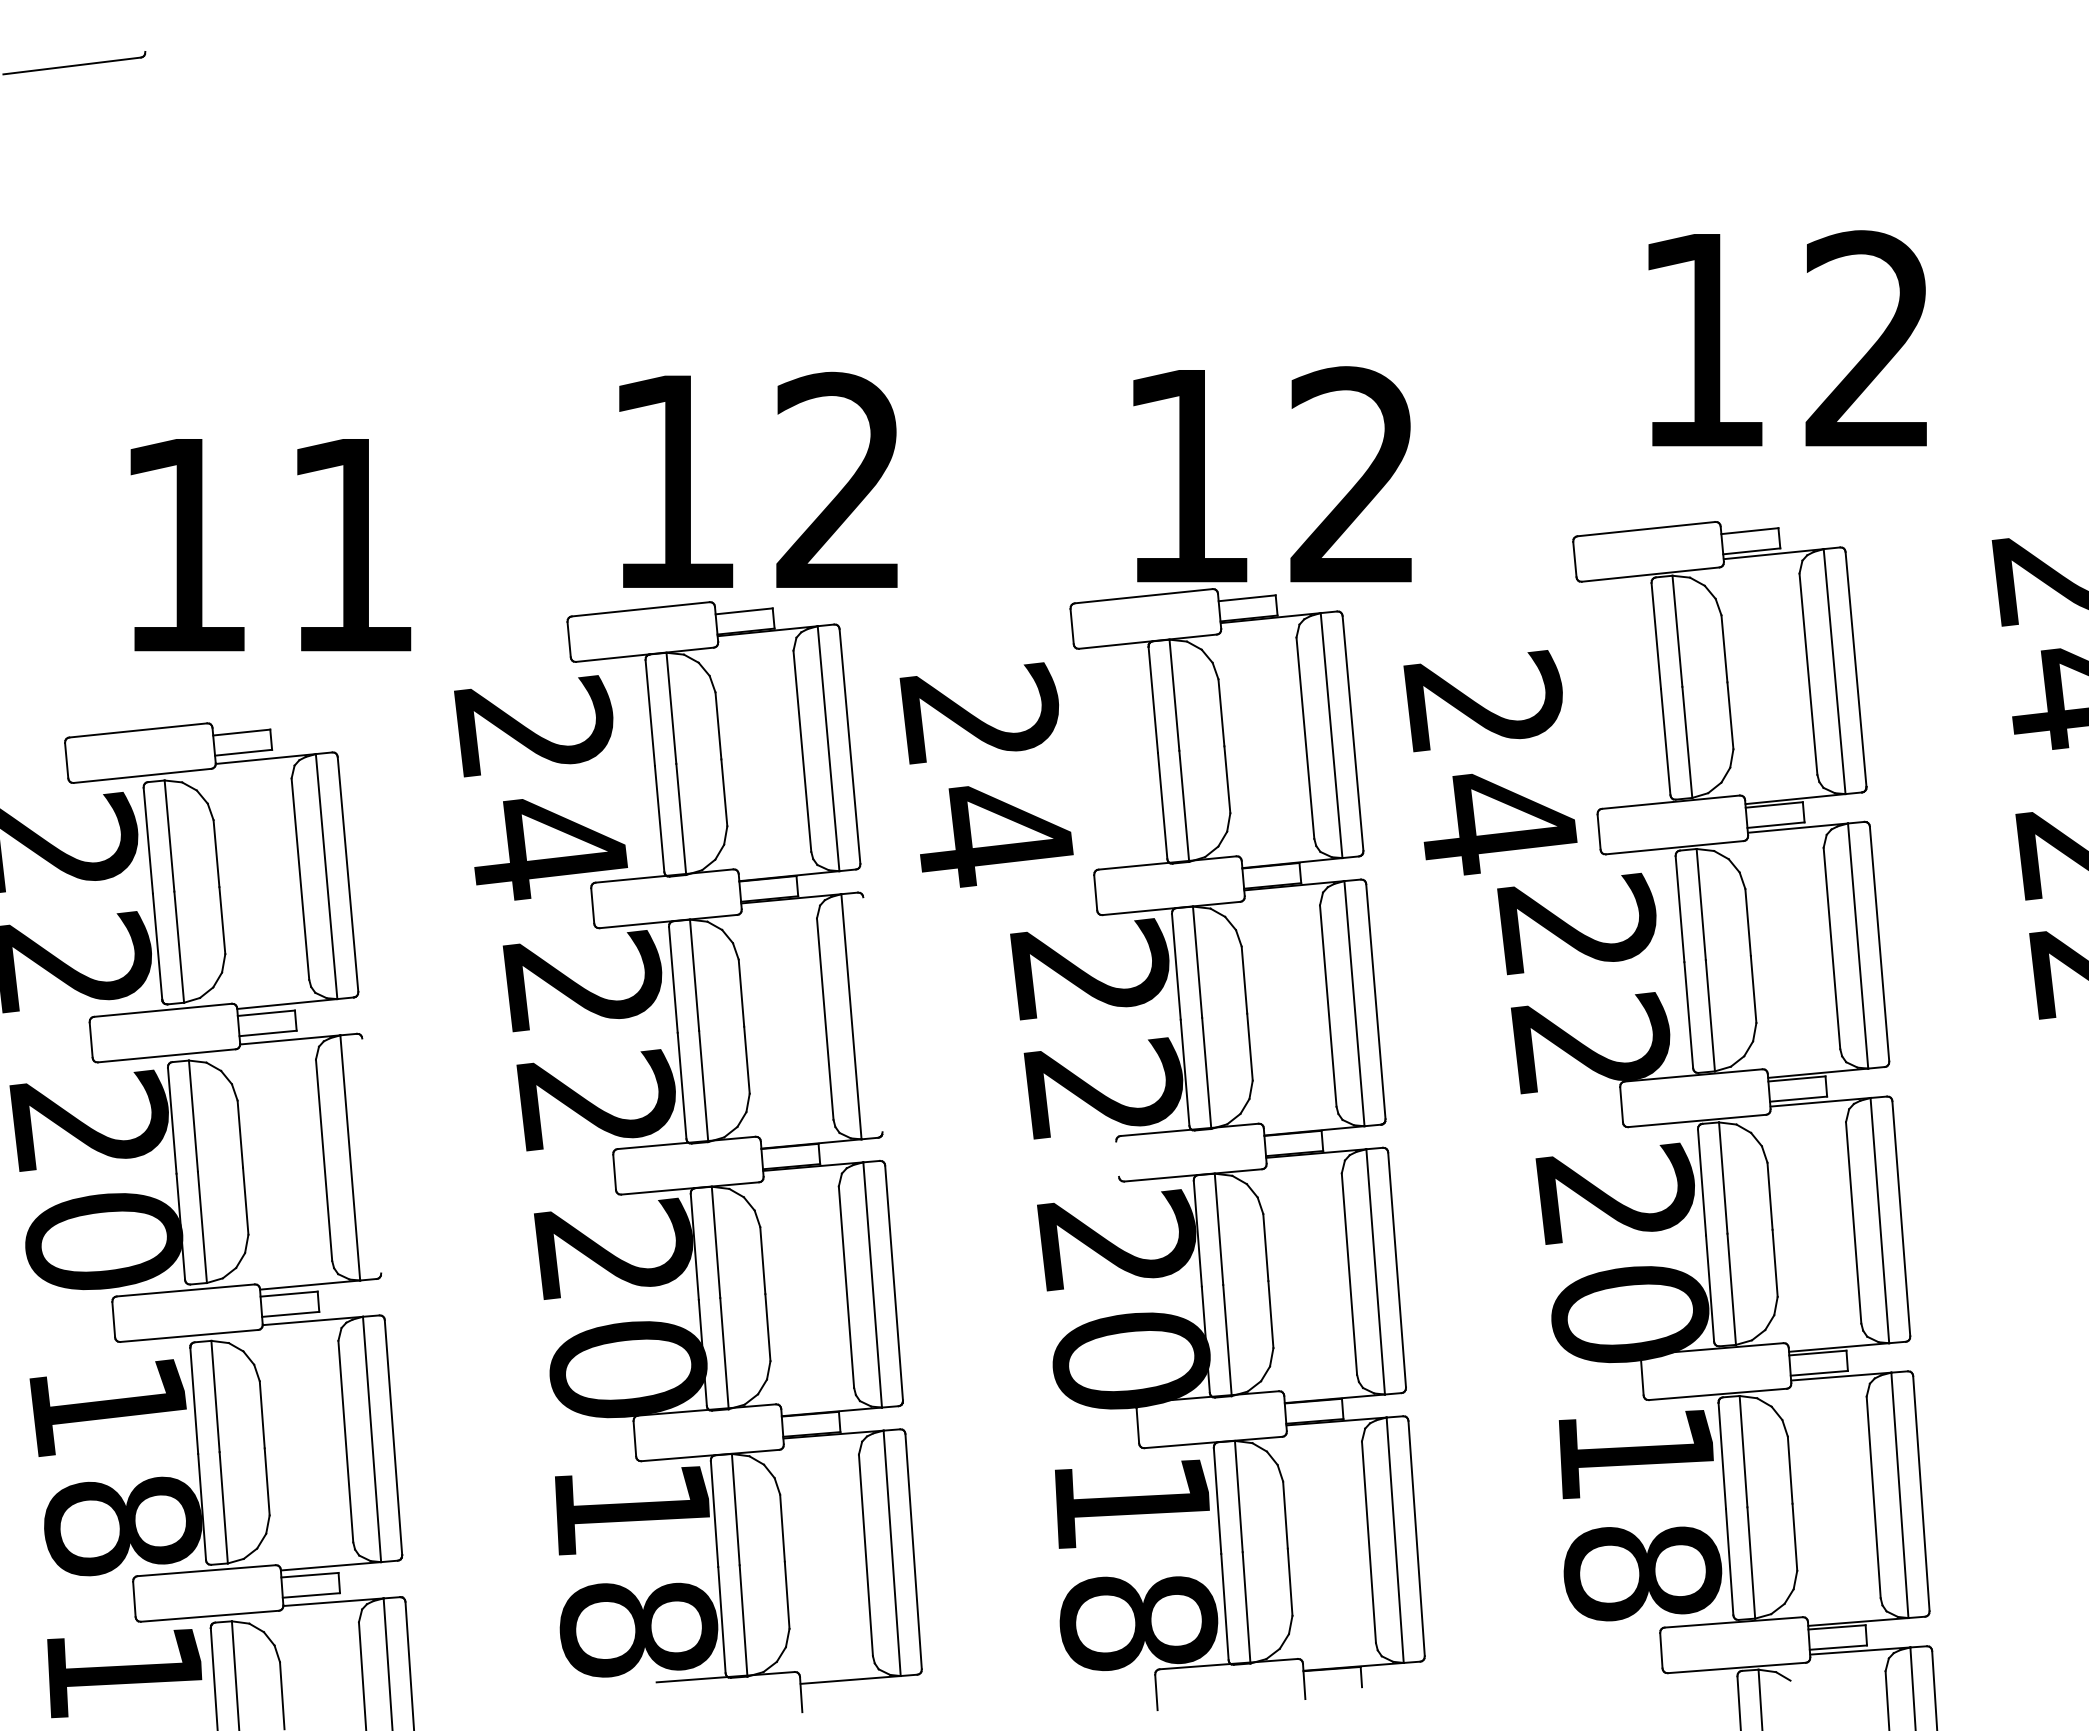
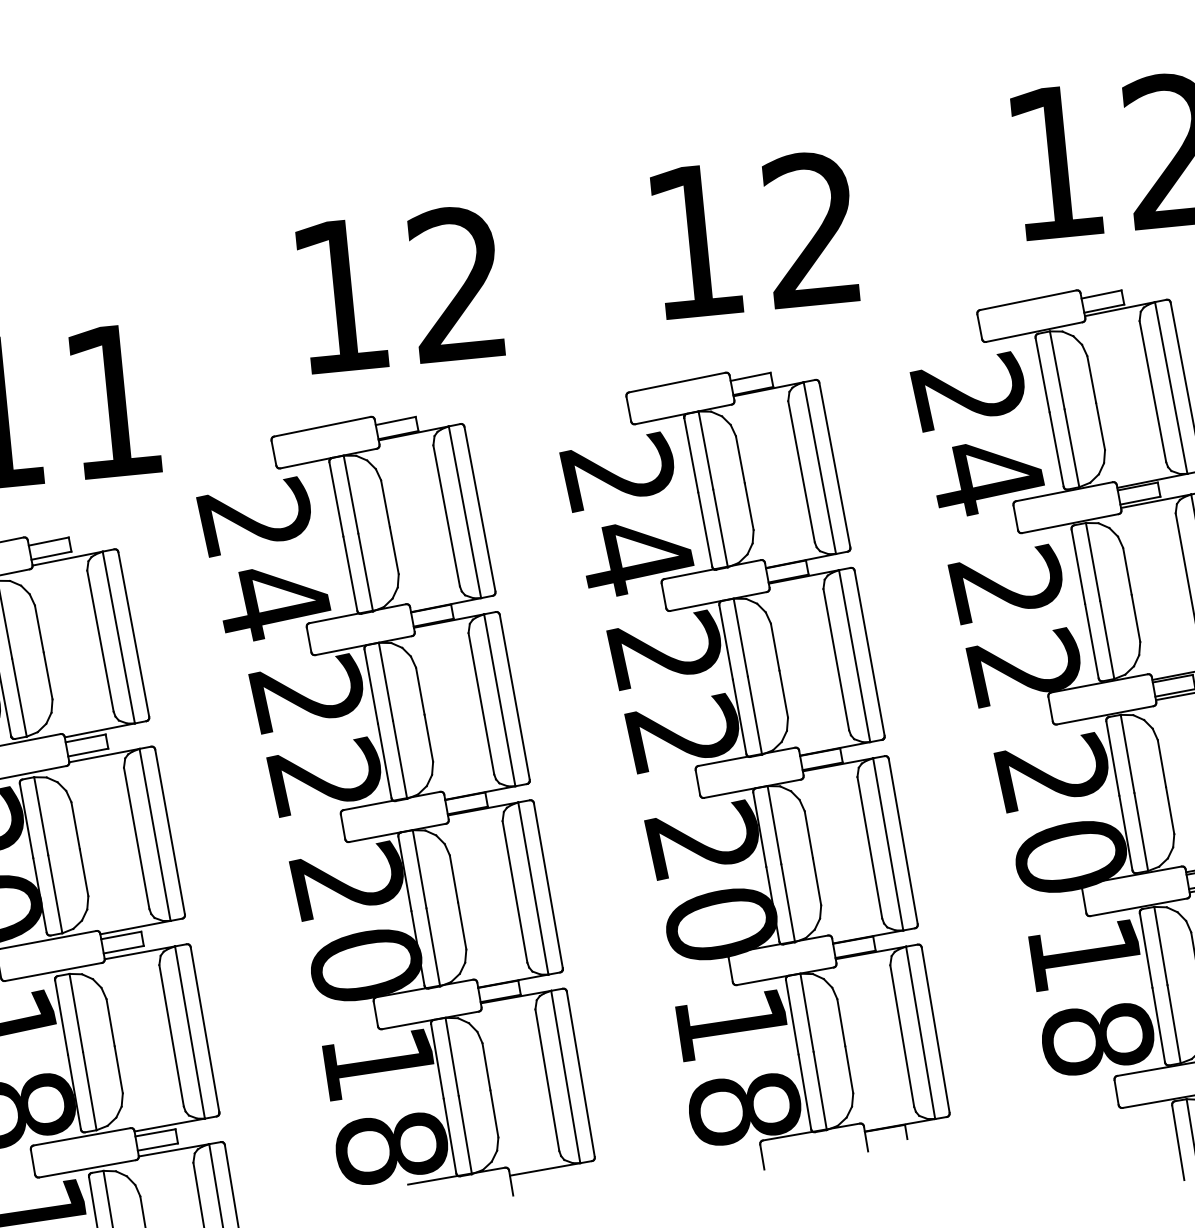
text: (1272, 474) -> (754, 234), moved
text: (758, 479) -> (400, 288), moved
text: (1490, 762) -> (977, 434), moved
text: (986, 774) -> (627, 514), moved
line: (872, 1014) -> (514, 697), added
line: (371, 1155) -> (169, 831), added
line: (1117, 1158) -> (697, 782), added

